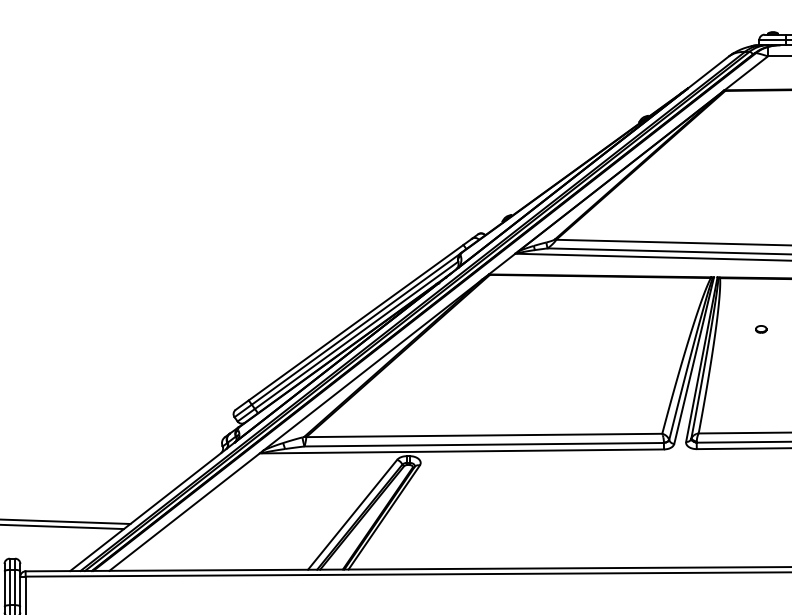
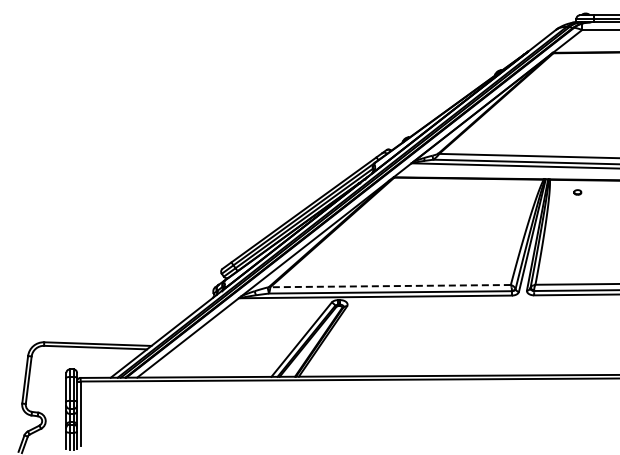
part: (760, 329) -> (577, 192), moved
line: (484, 436) -> (390, 286), solid -> dashed

